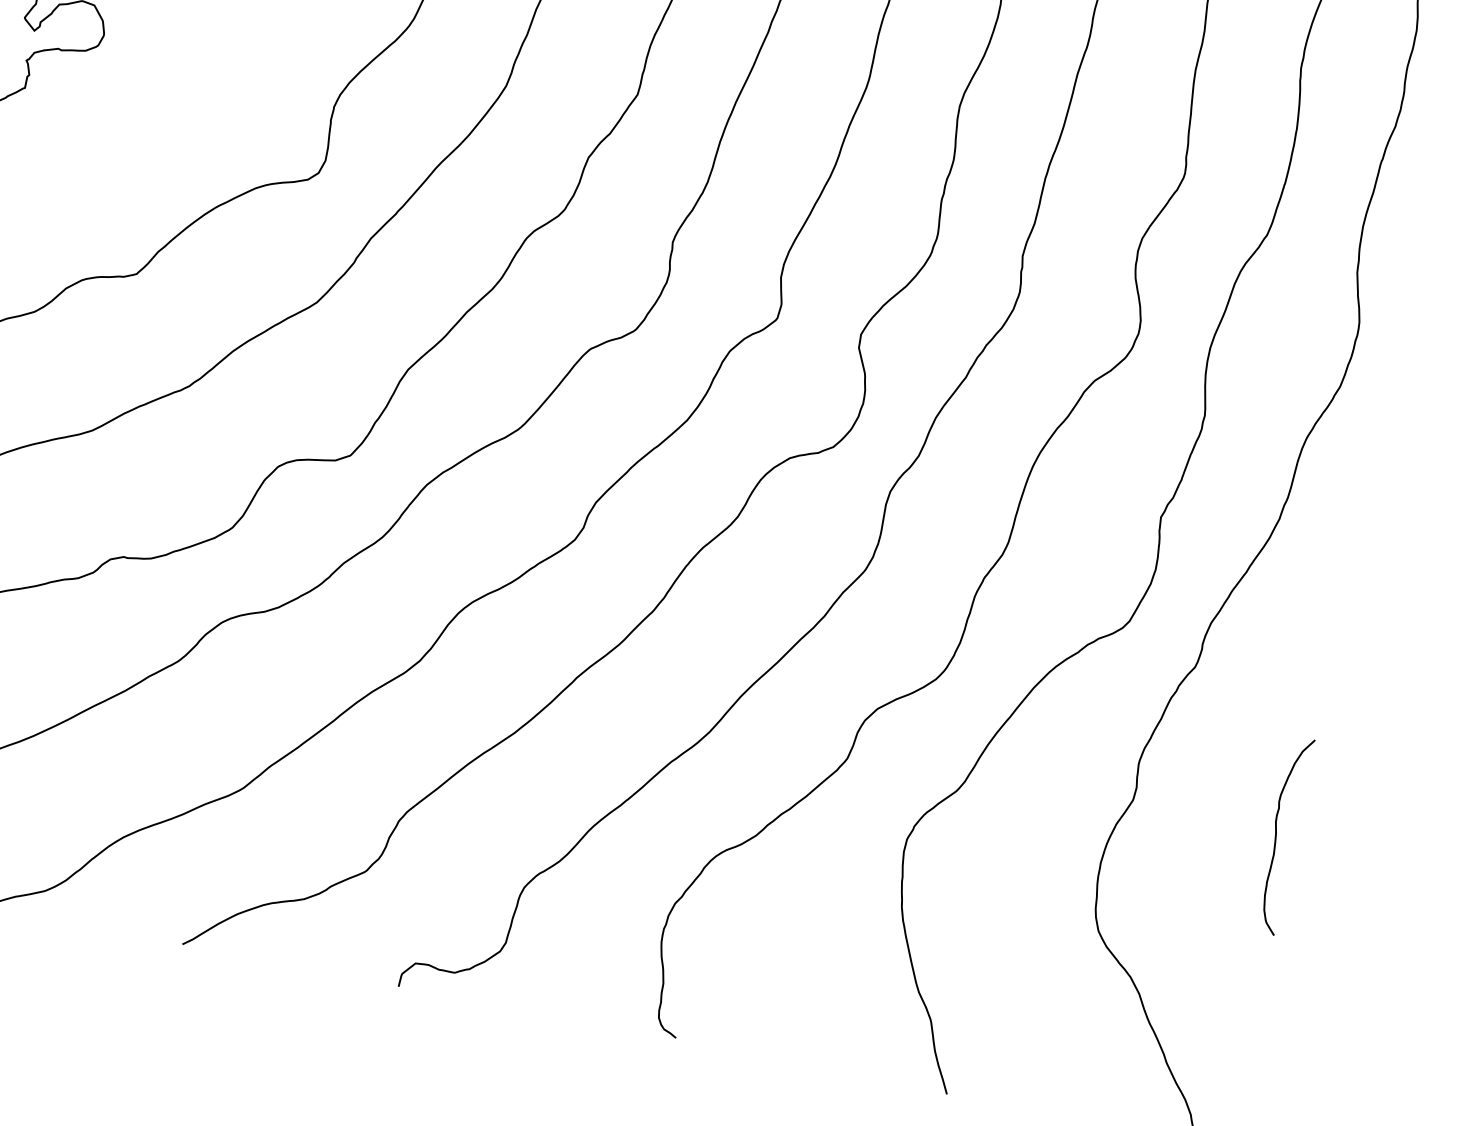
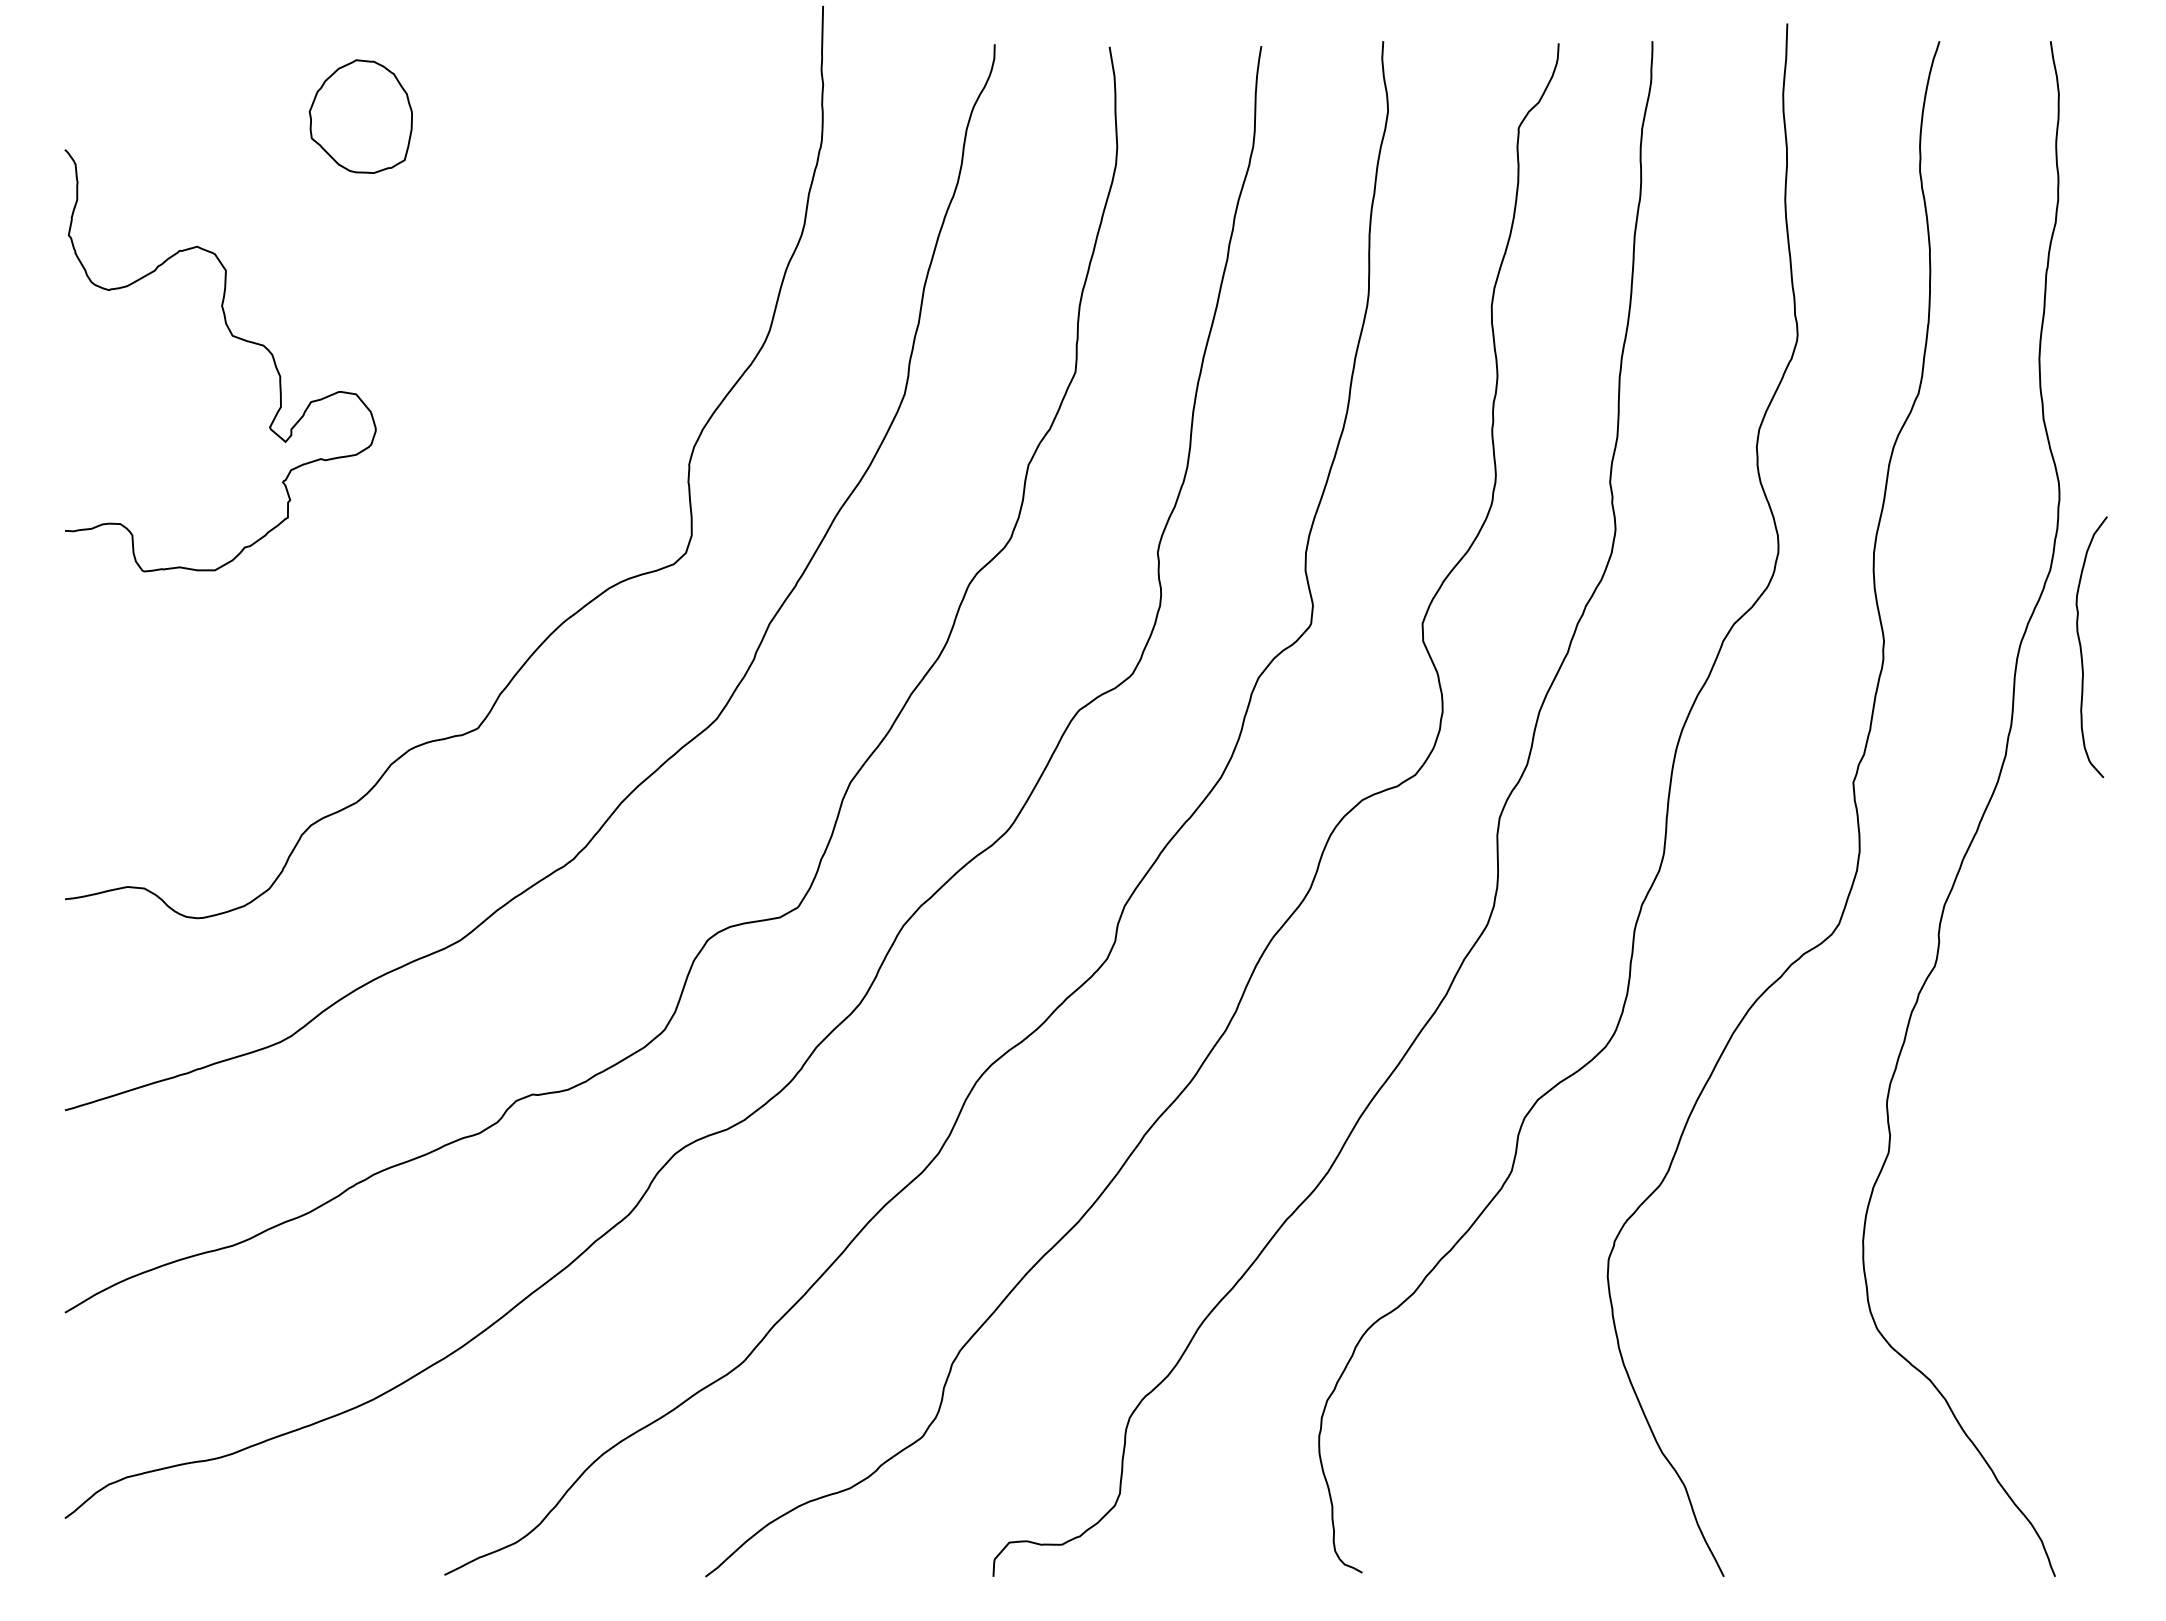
curve: (1276, 834) -> (2081, 647), moved

